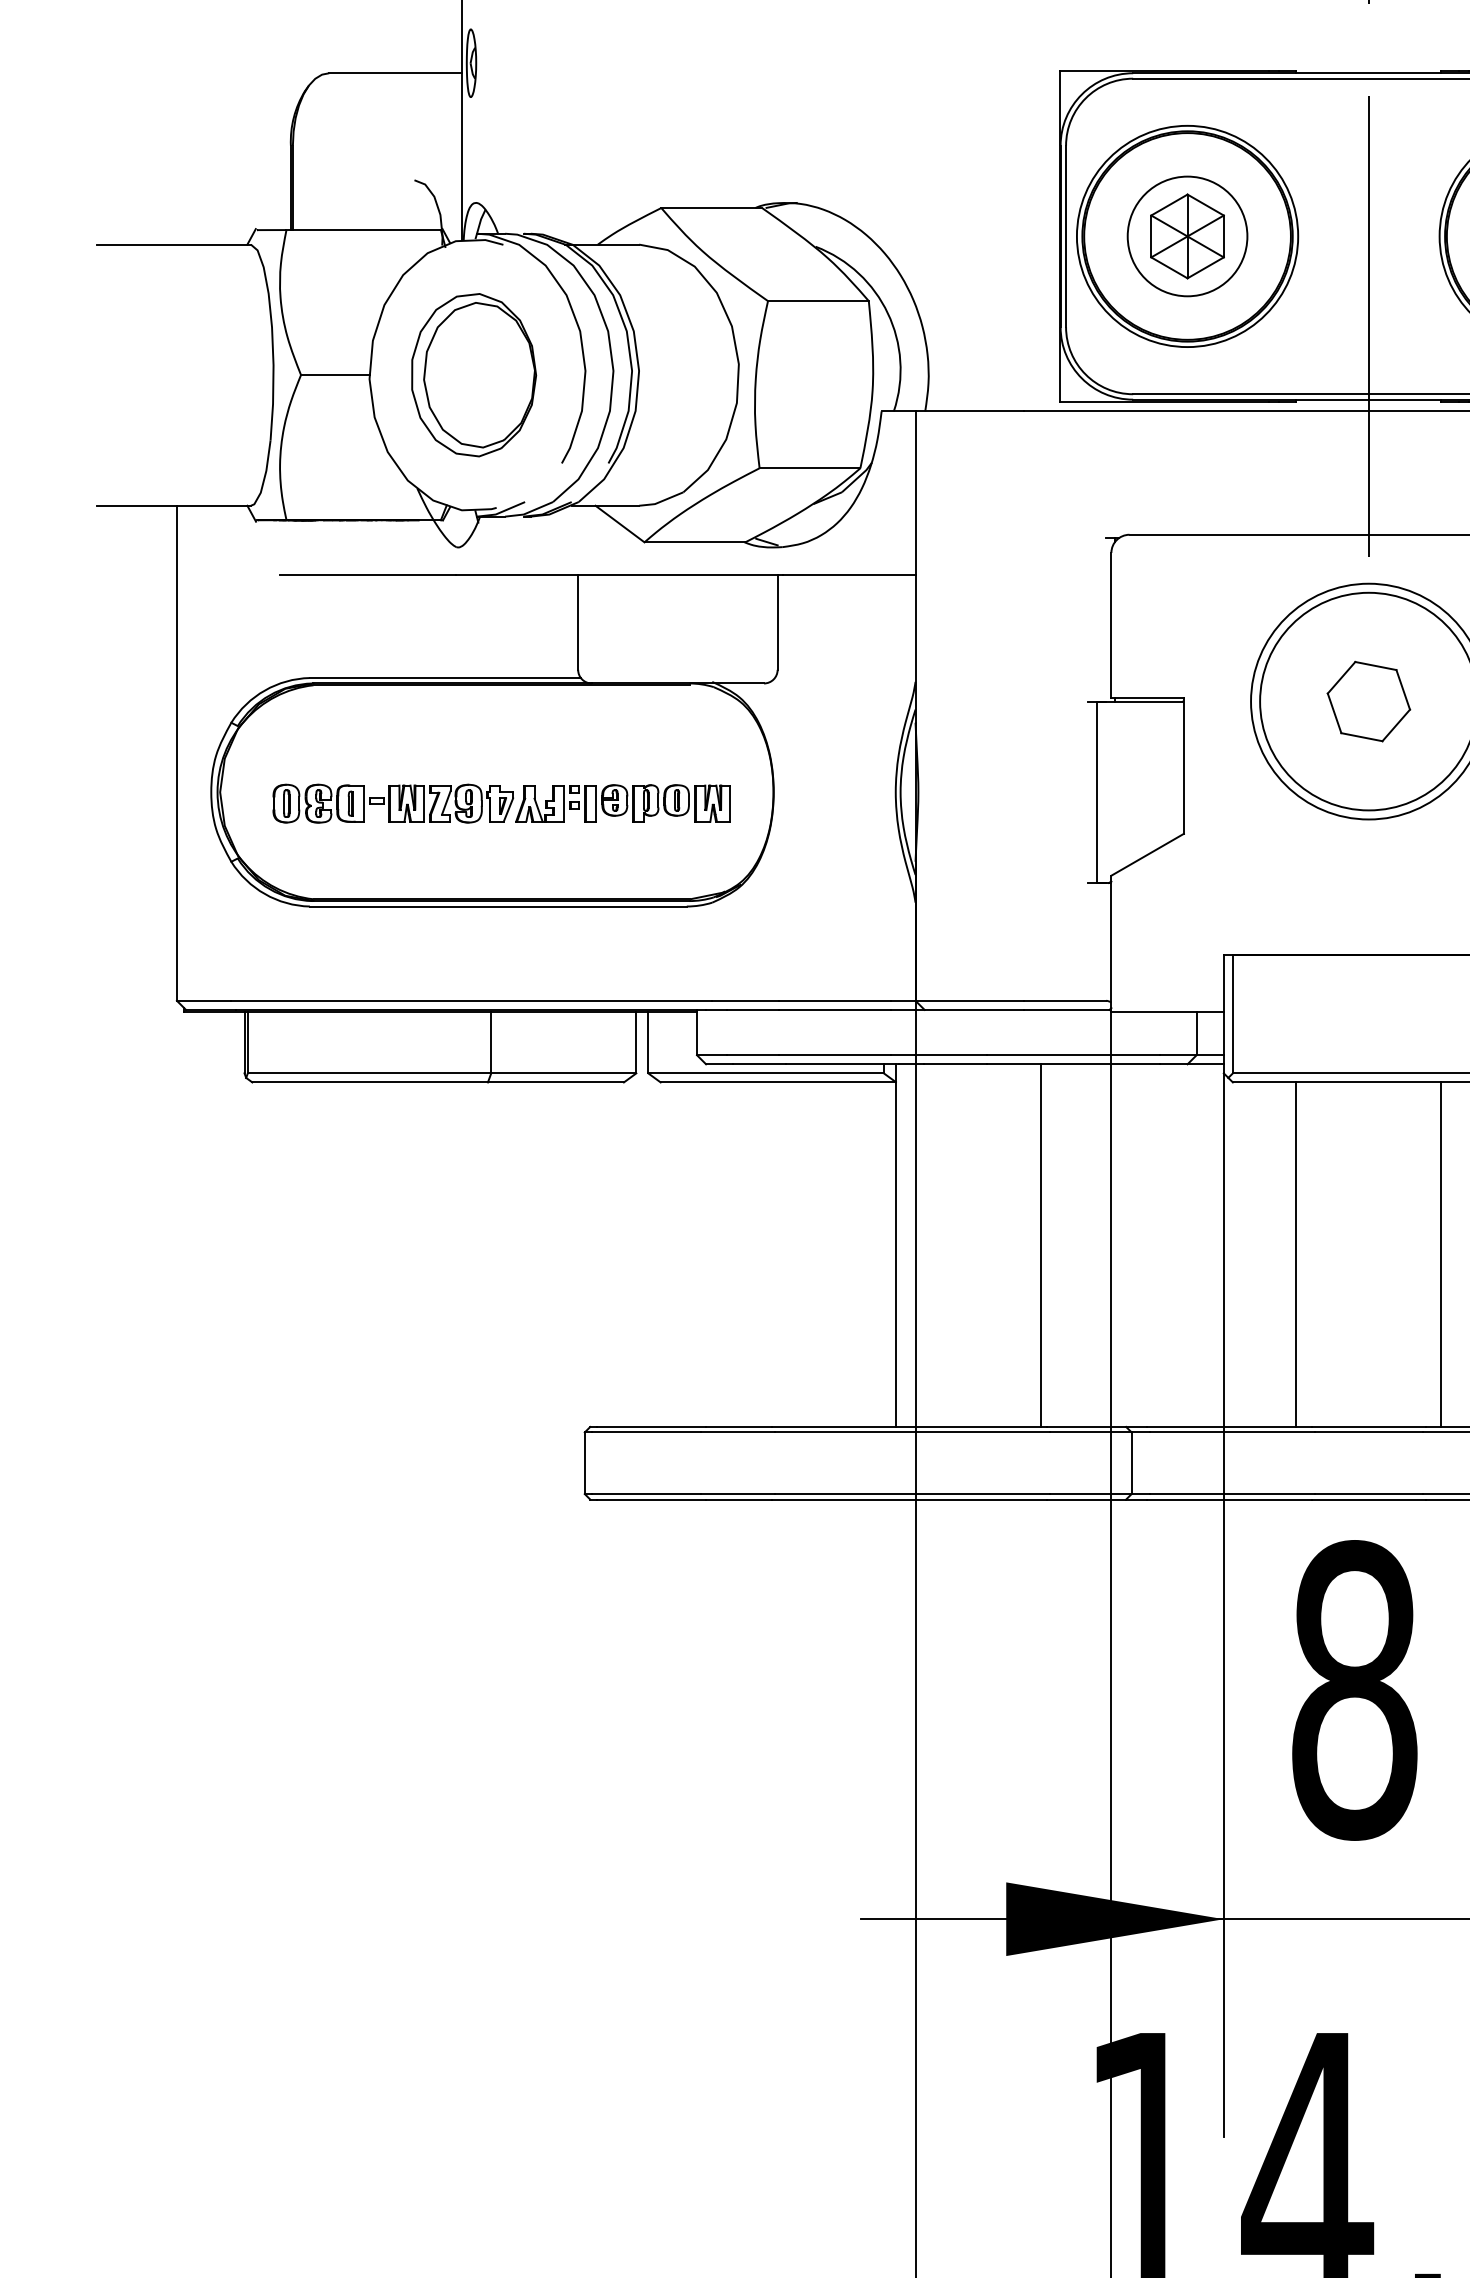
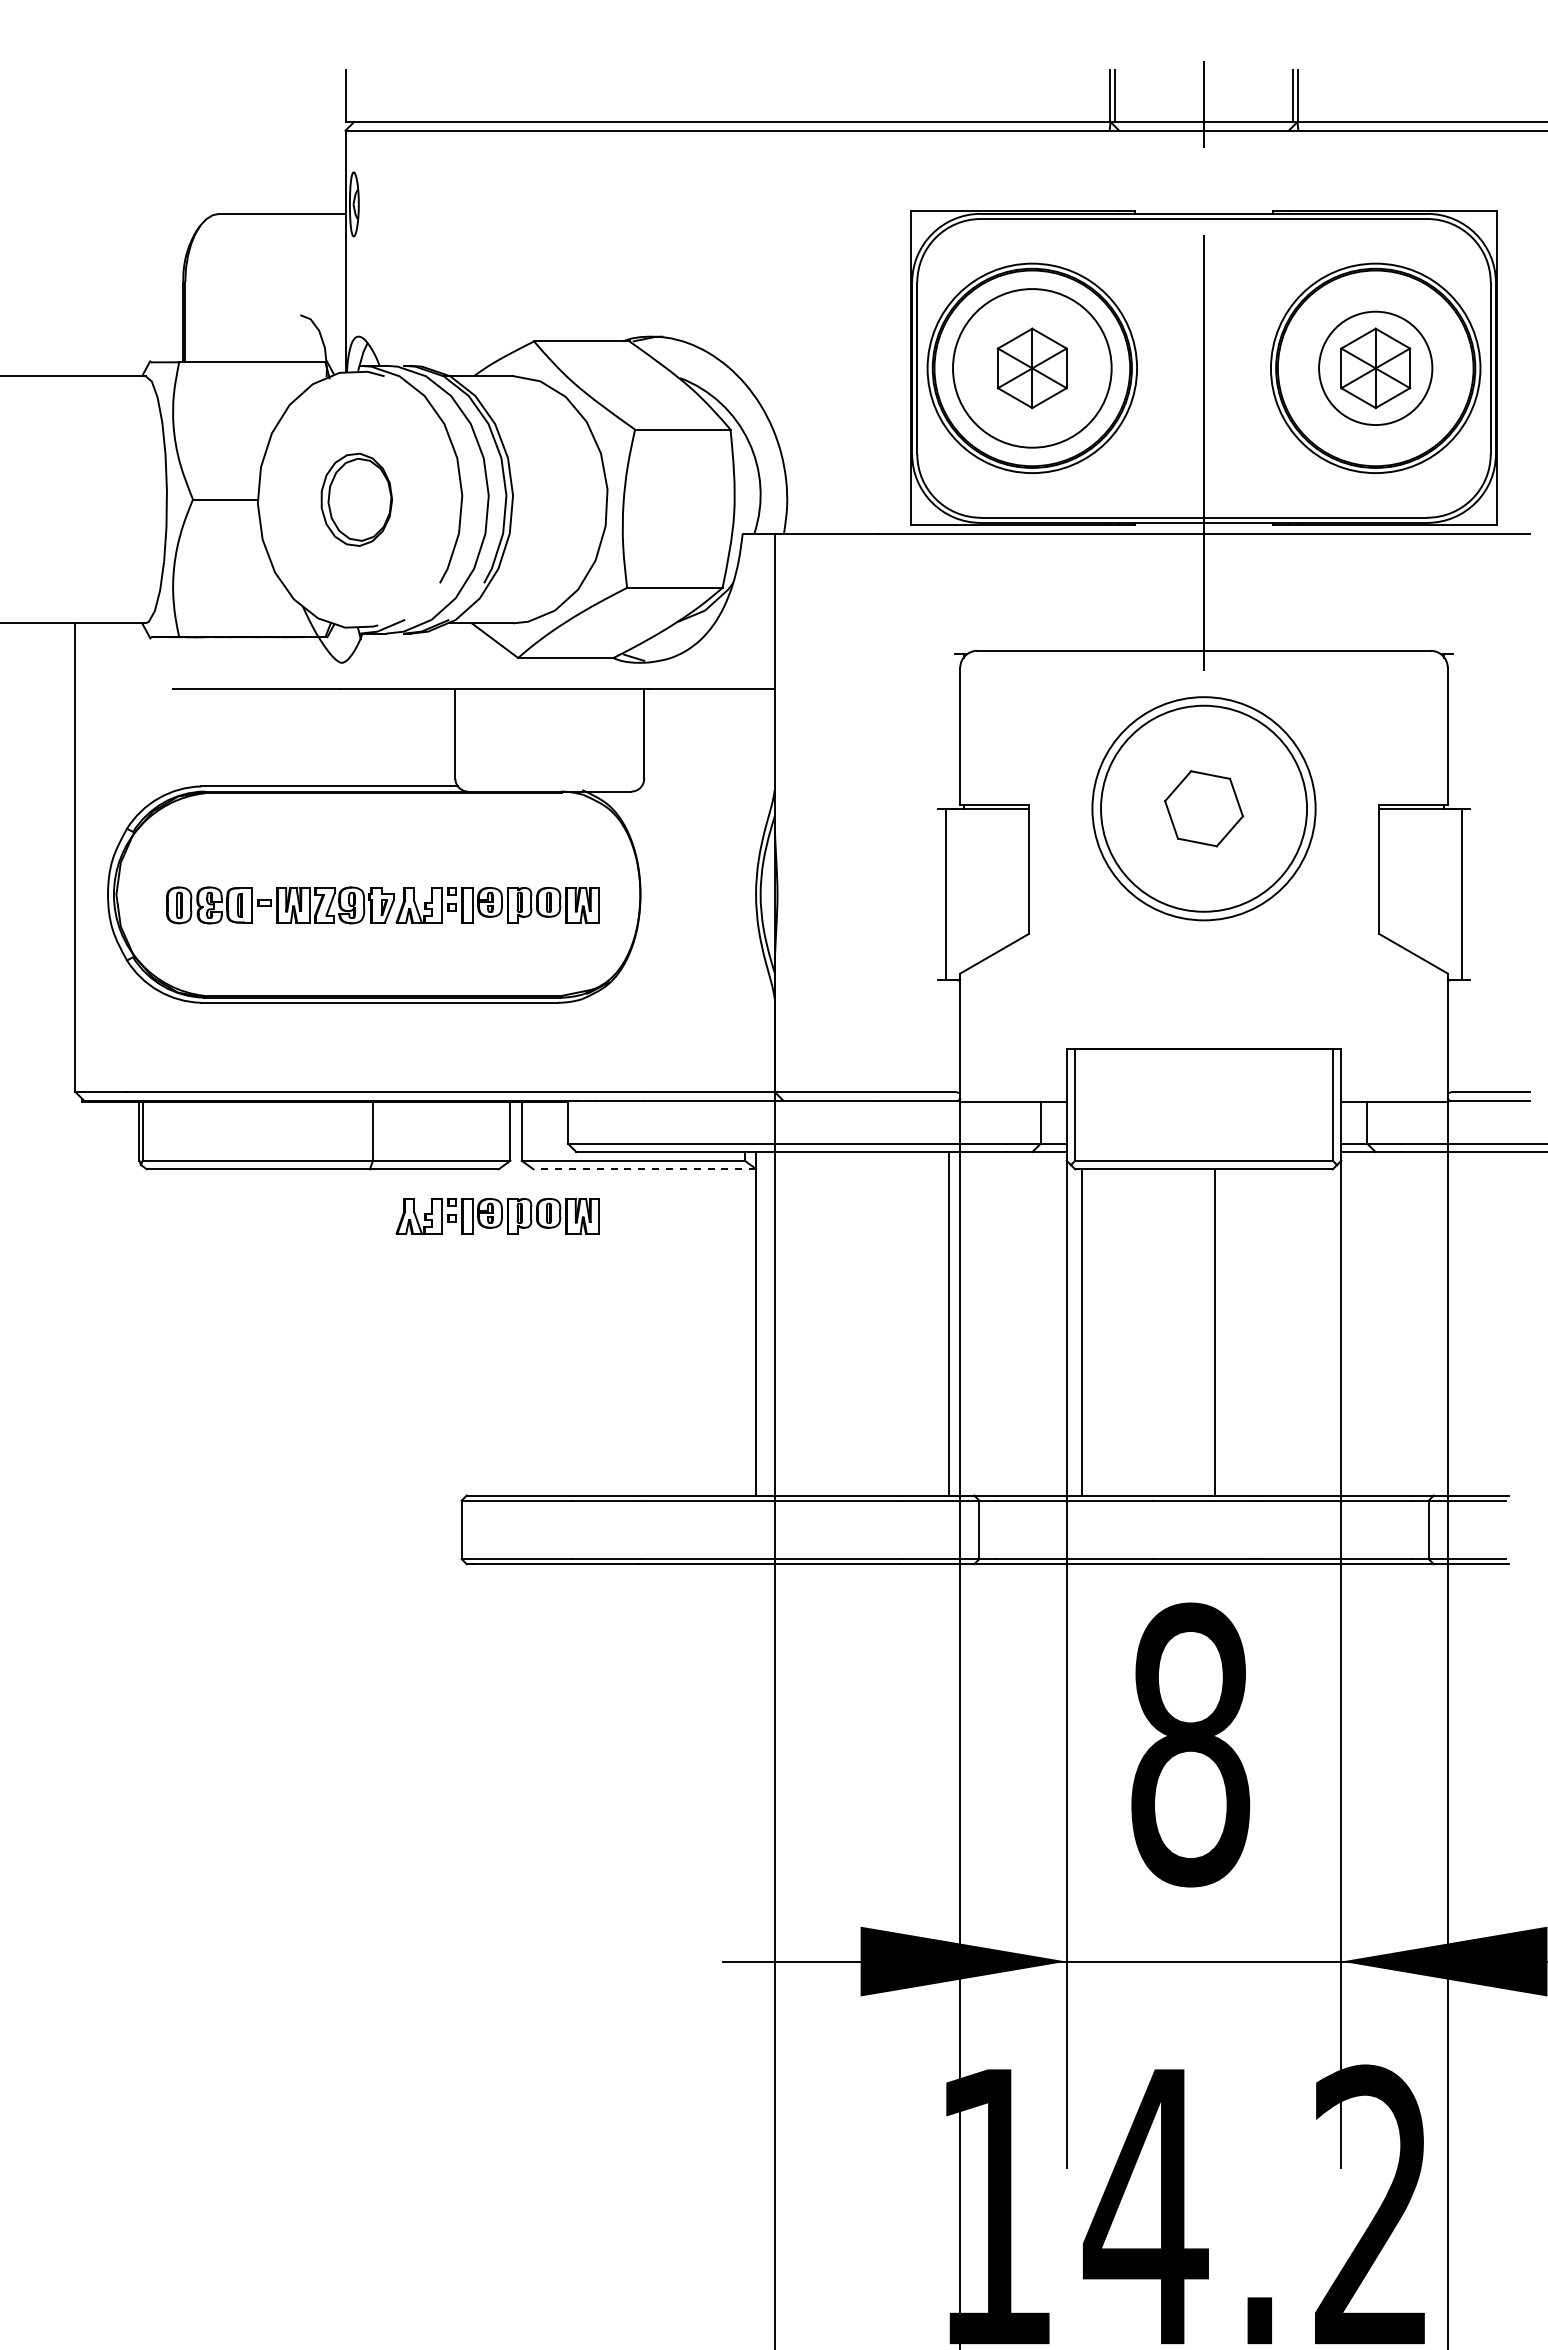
circle: (1186, 236) -> (1031, 368), size x1.4
part: (473, 374) -> (356, 499), size x0.6
line: (777, 1082) -> (644, 1169), solid -> dashed
part: (622, 1132) -> (497, 1216), added
line: (1040, 1245) -> (948, 1323), moved
line: (1296, 1254) -> (1082, 1332), moved
line: (1441, 1254) -> (1214, 1332), moved

